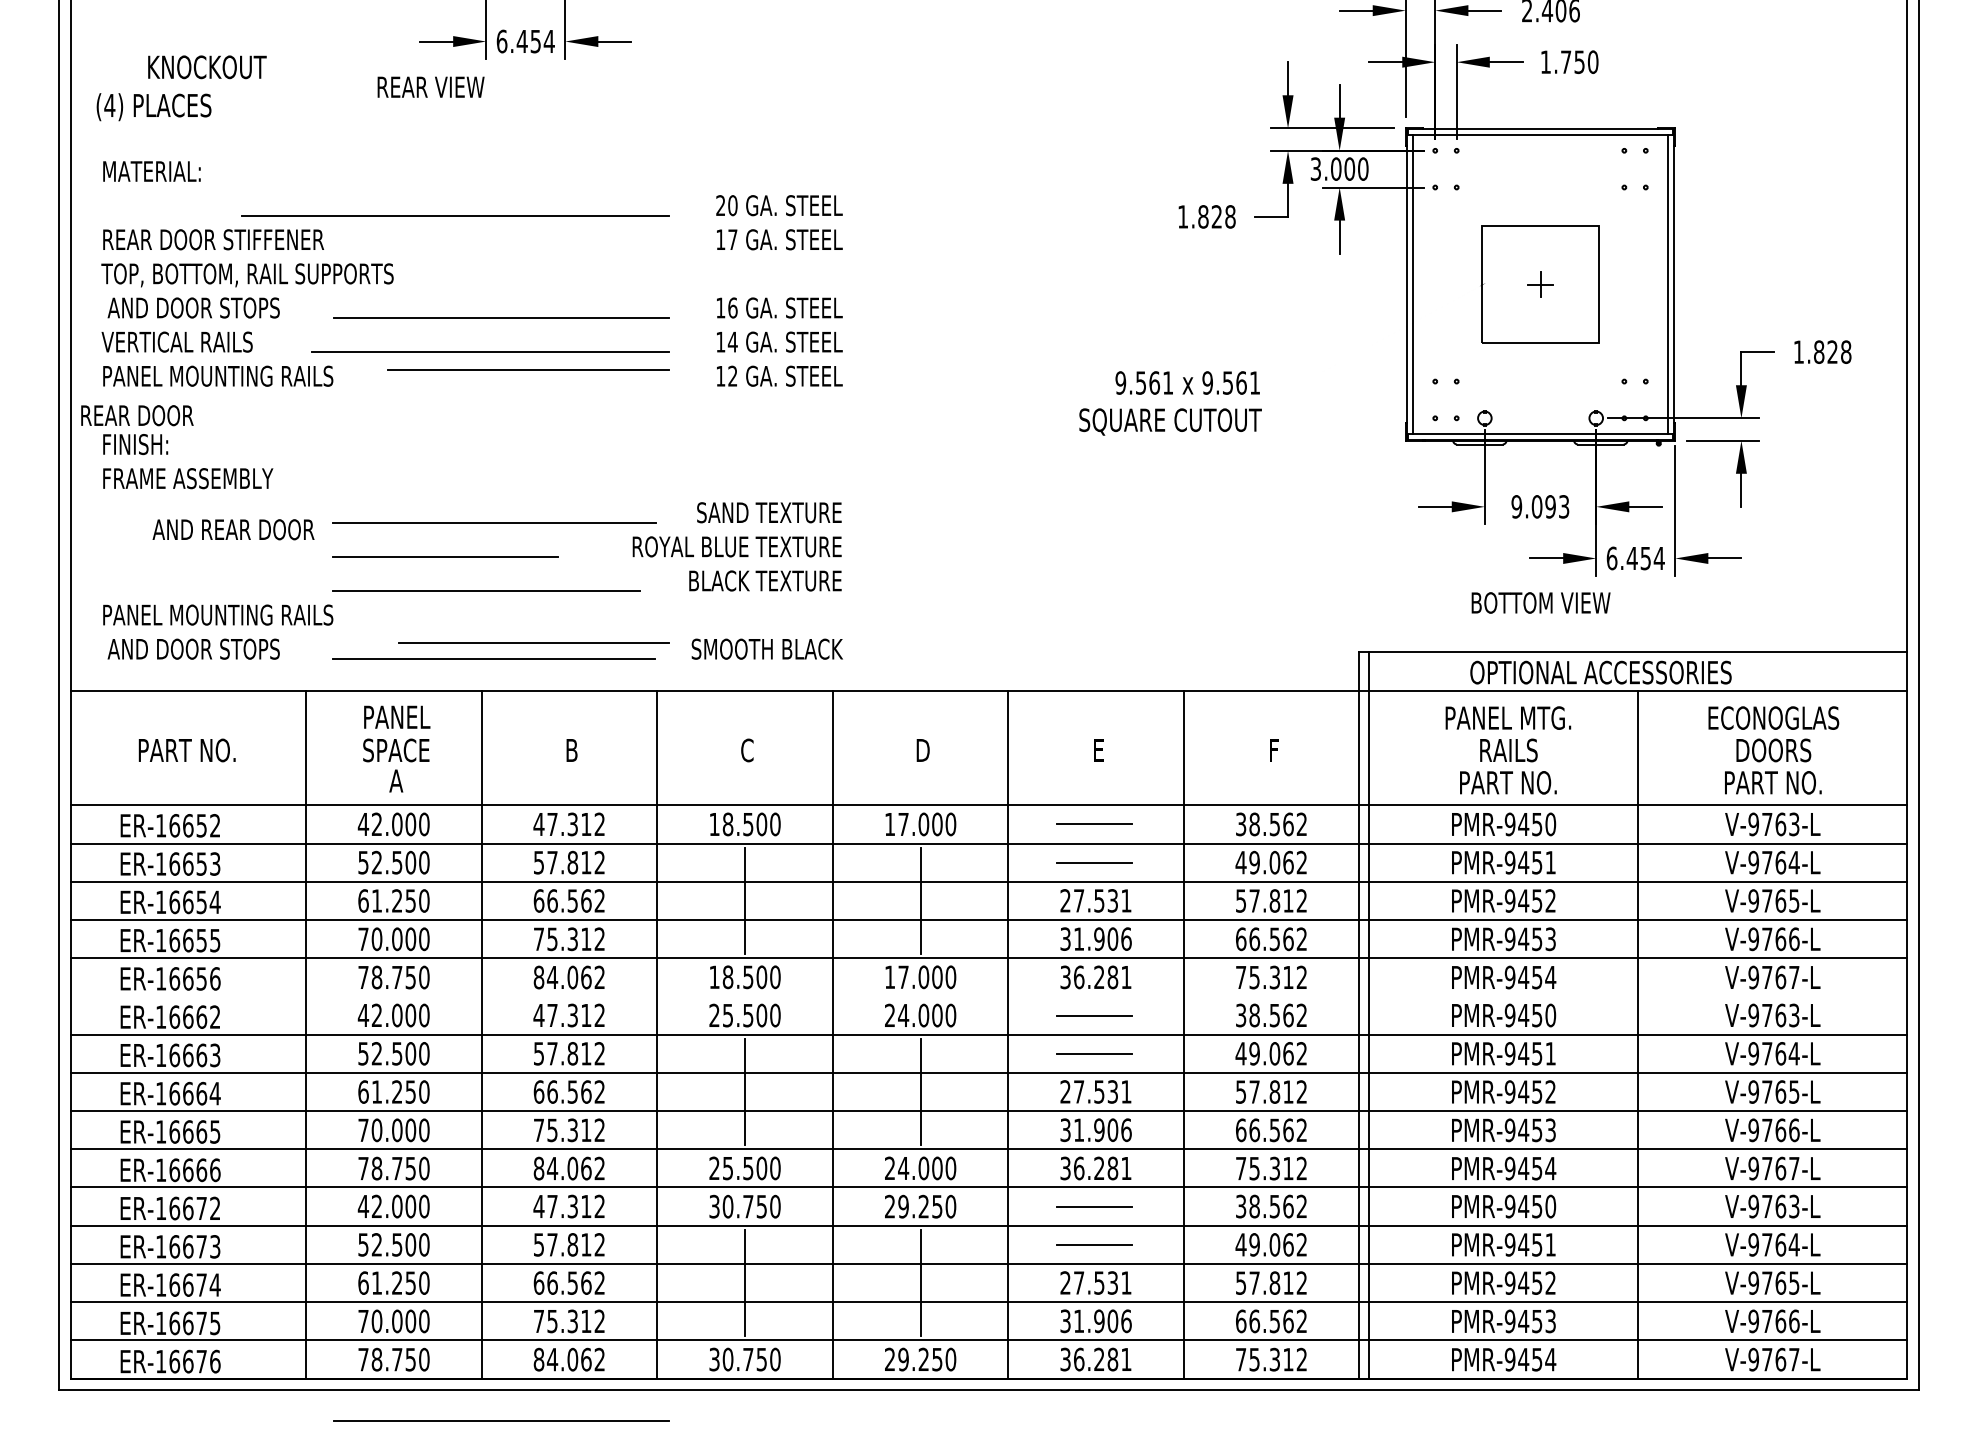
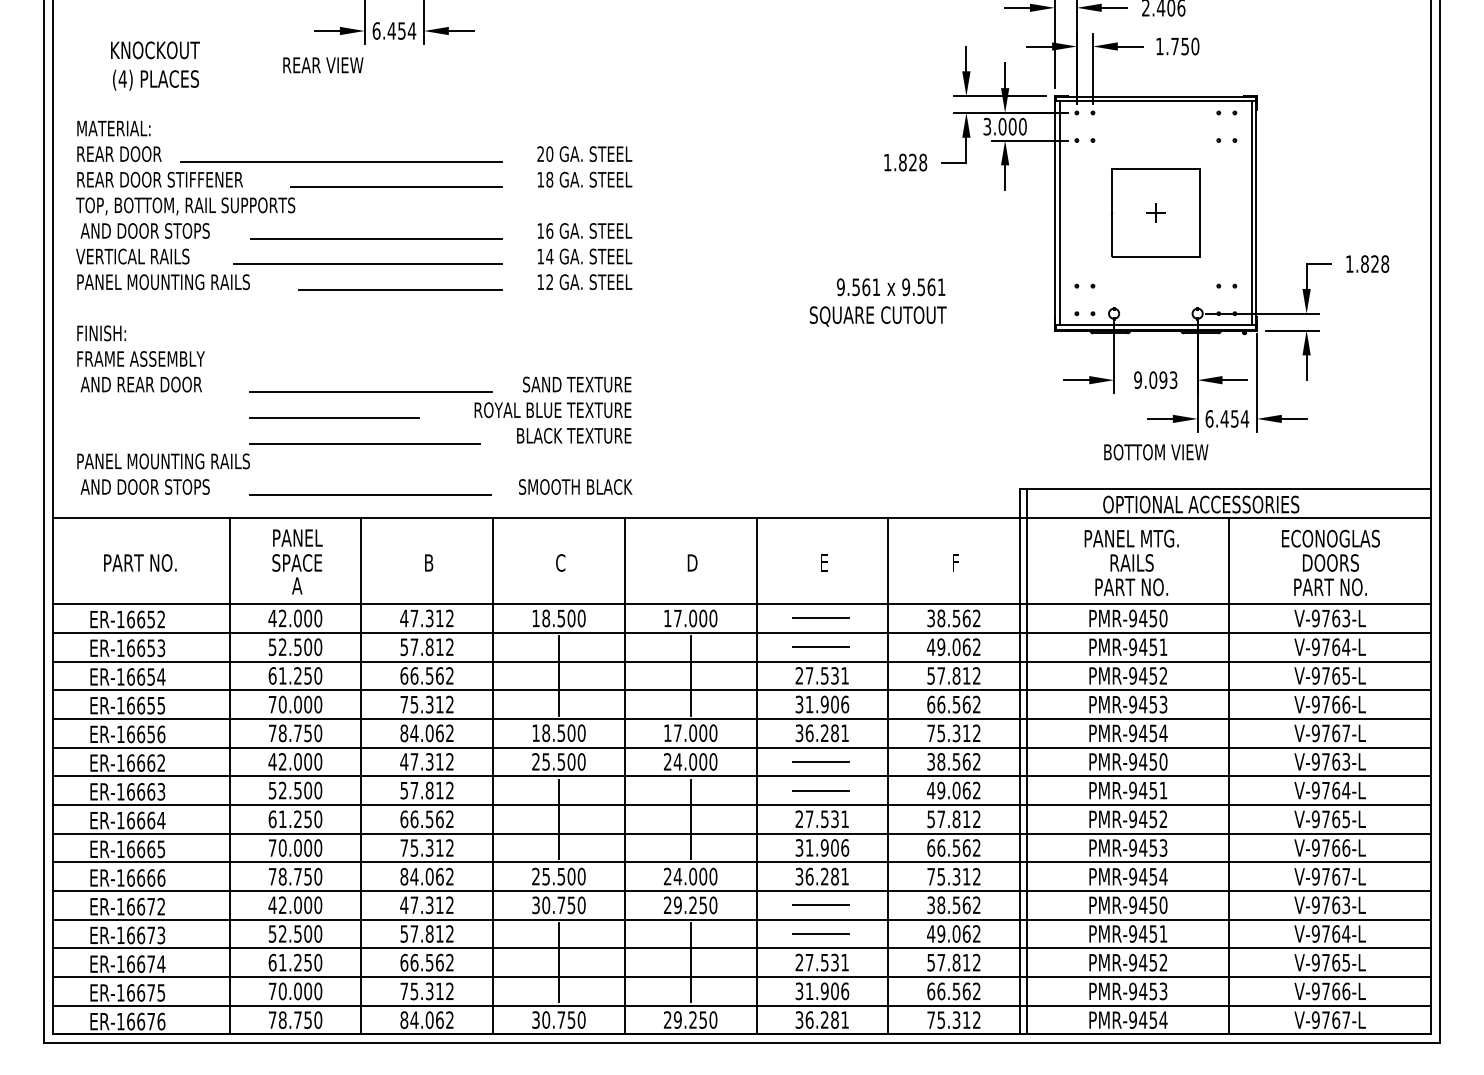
text: (153, 107) -> (155, 80), moved
text: (732, 239) -> (549, 179), 17 -> 18
line: (528, 369) -> (396, 187), moved
text: (137, 415) -> (119, 154), moved
text: (233, 529) -> (141, 384), moved
line: (533, 642) -> (400, 289), moved
line: (988, 996) -> (741, 747), added
line: (501, 1420) -> (376, 1065), removed

